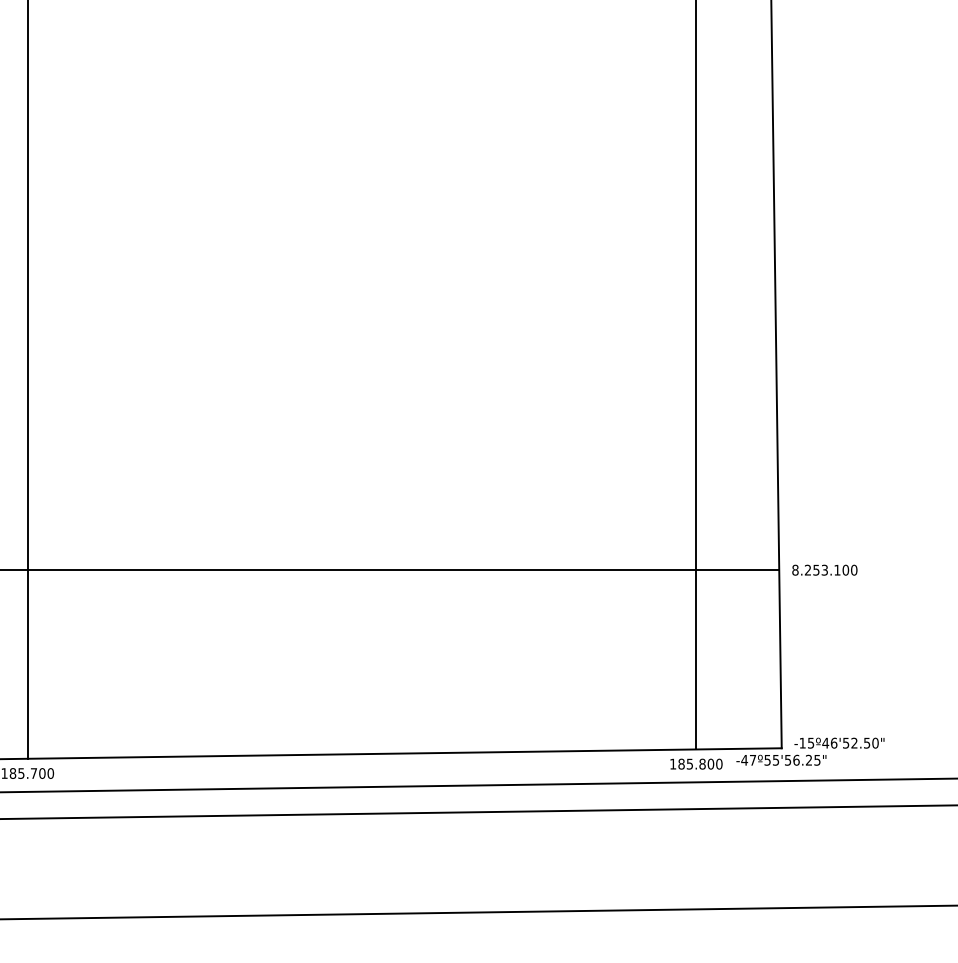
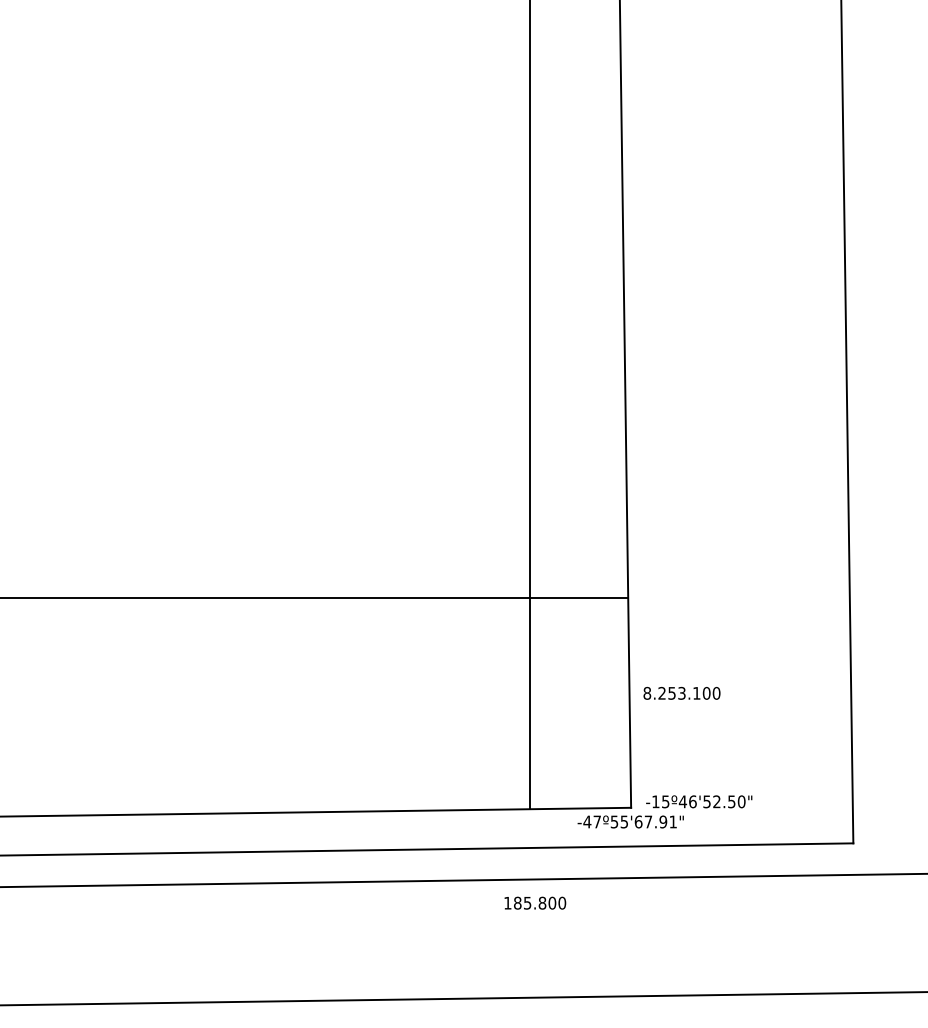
text: (824, 569) -> (681, 692), moved
text: (802, 759) -> (655, 821), -47º55'56.25" -> -47º55'67.91"
text: (696, 763) -> (535, 902), moved

